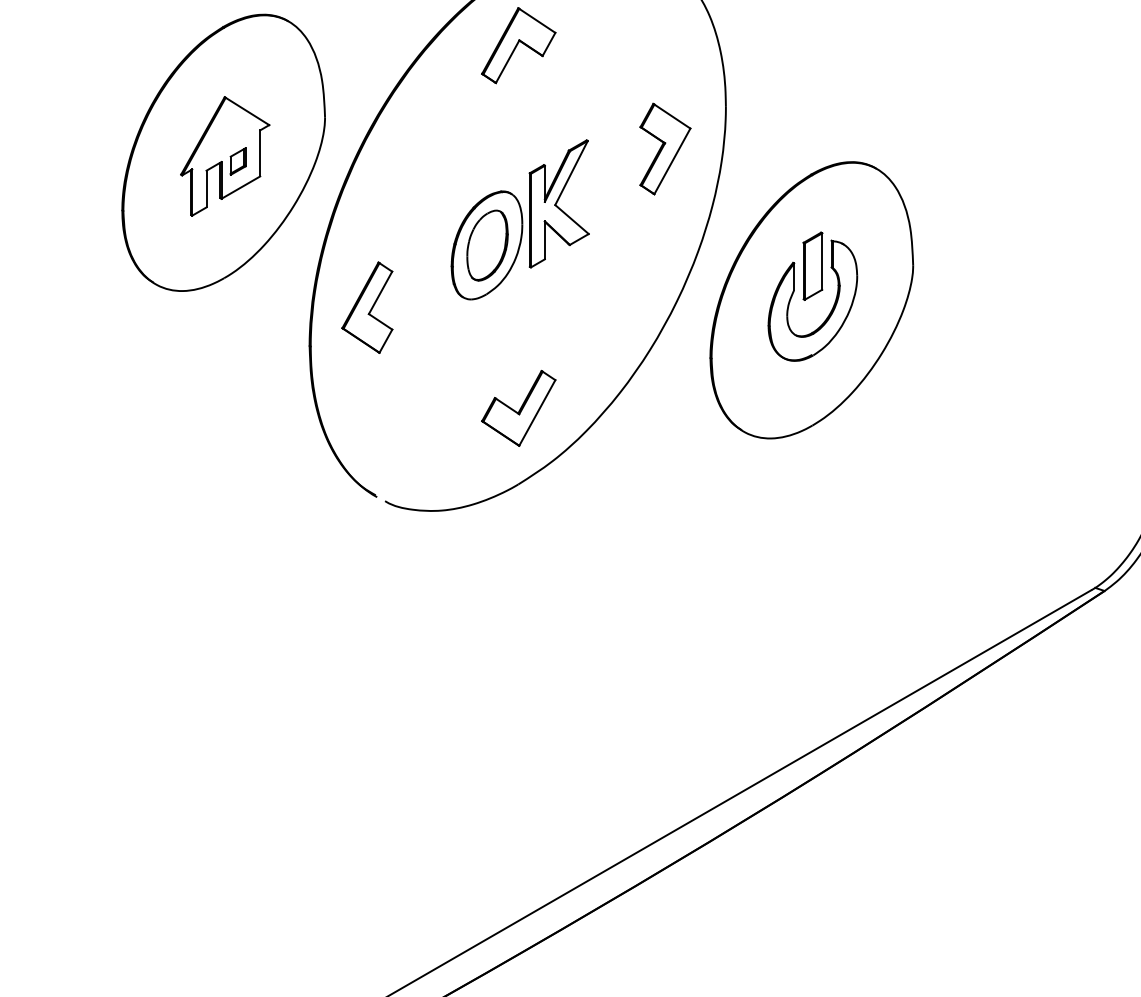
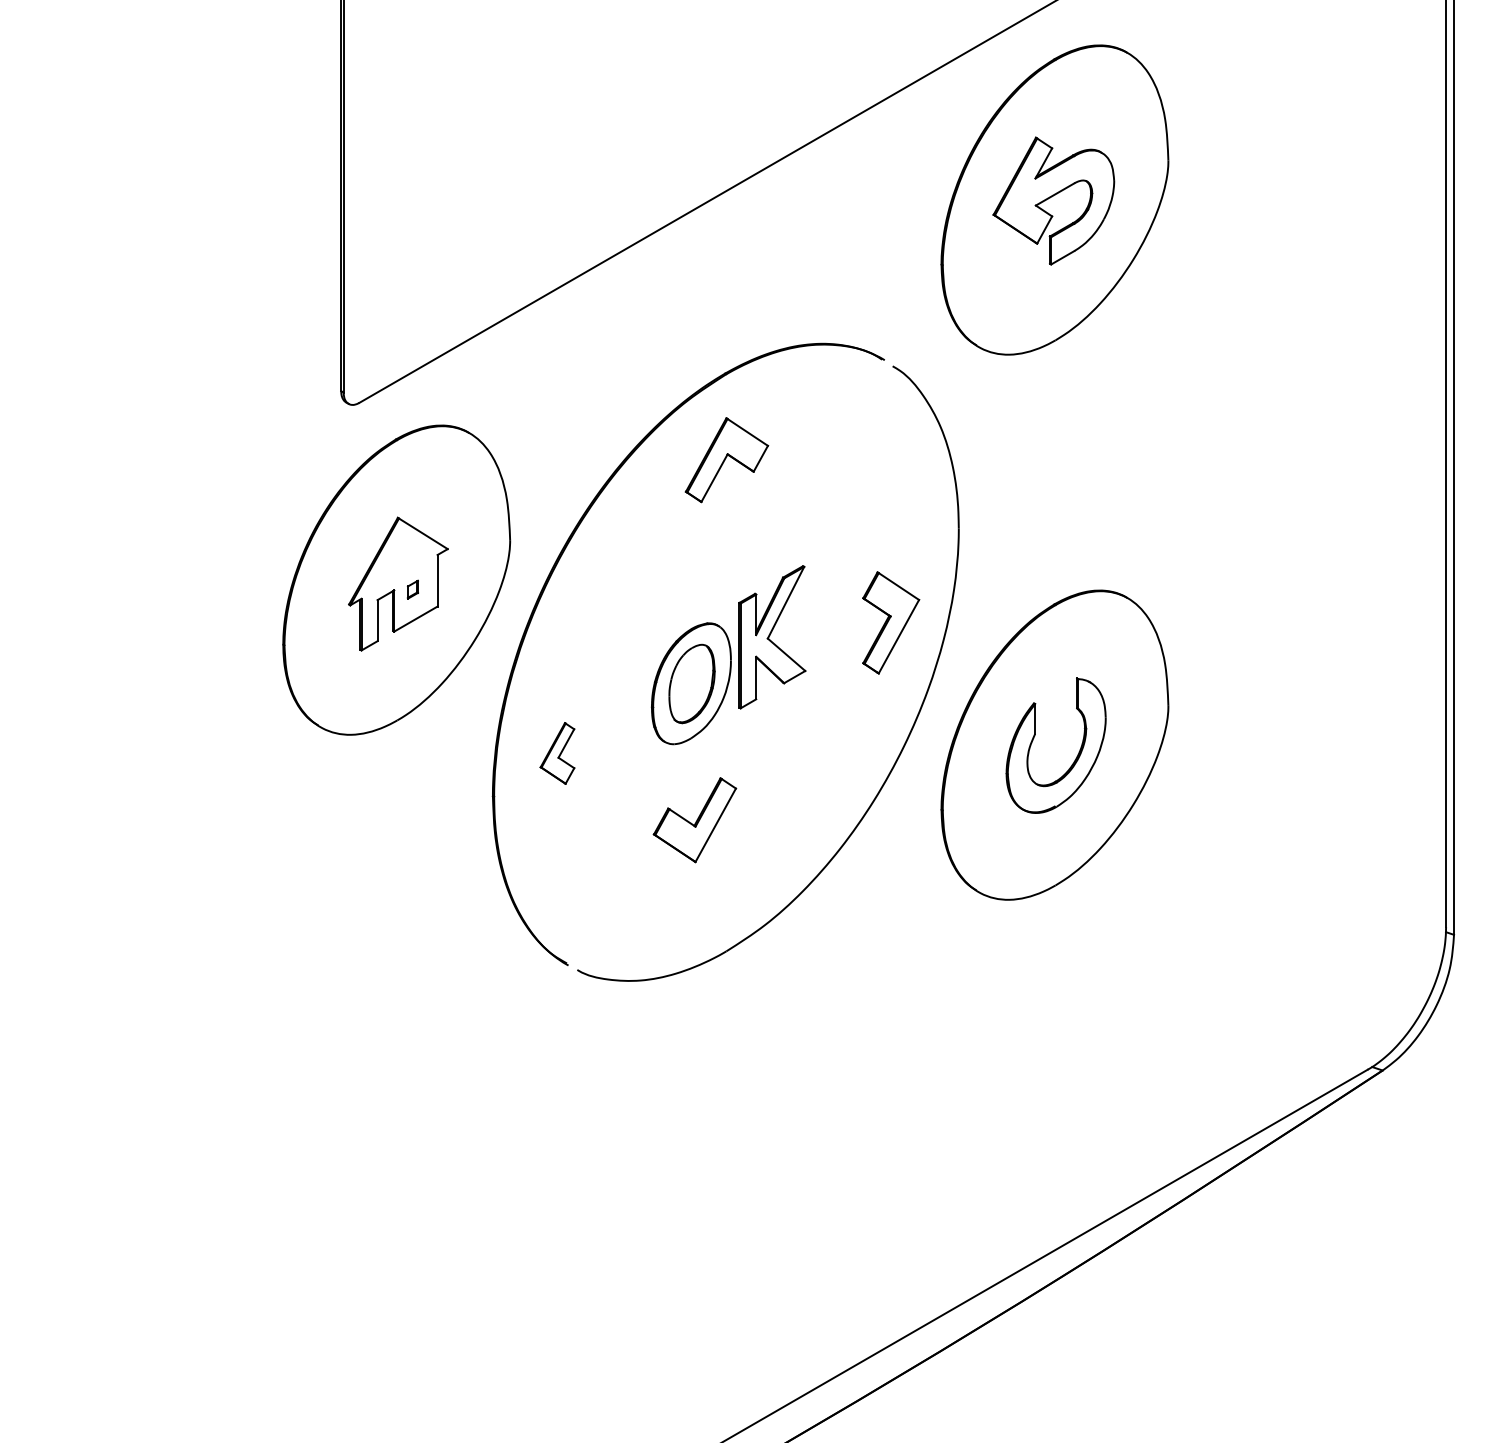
part: (665, 148) -> (891, 622), moved
part: (237, 161) -> (412, 589), size x0.6
part: (812, 265) -> (1055, 706), removed
part: (367, 307) -> (557, 753), size x0.6
part: (518, 408) -> (694, 820), moved

